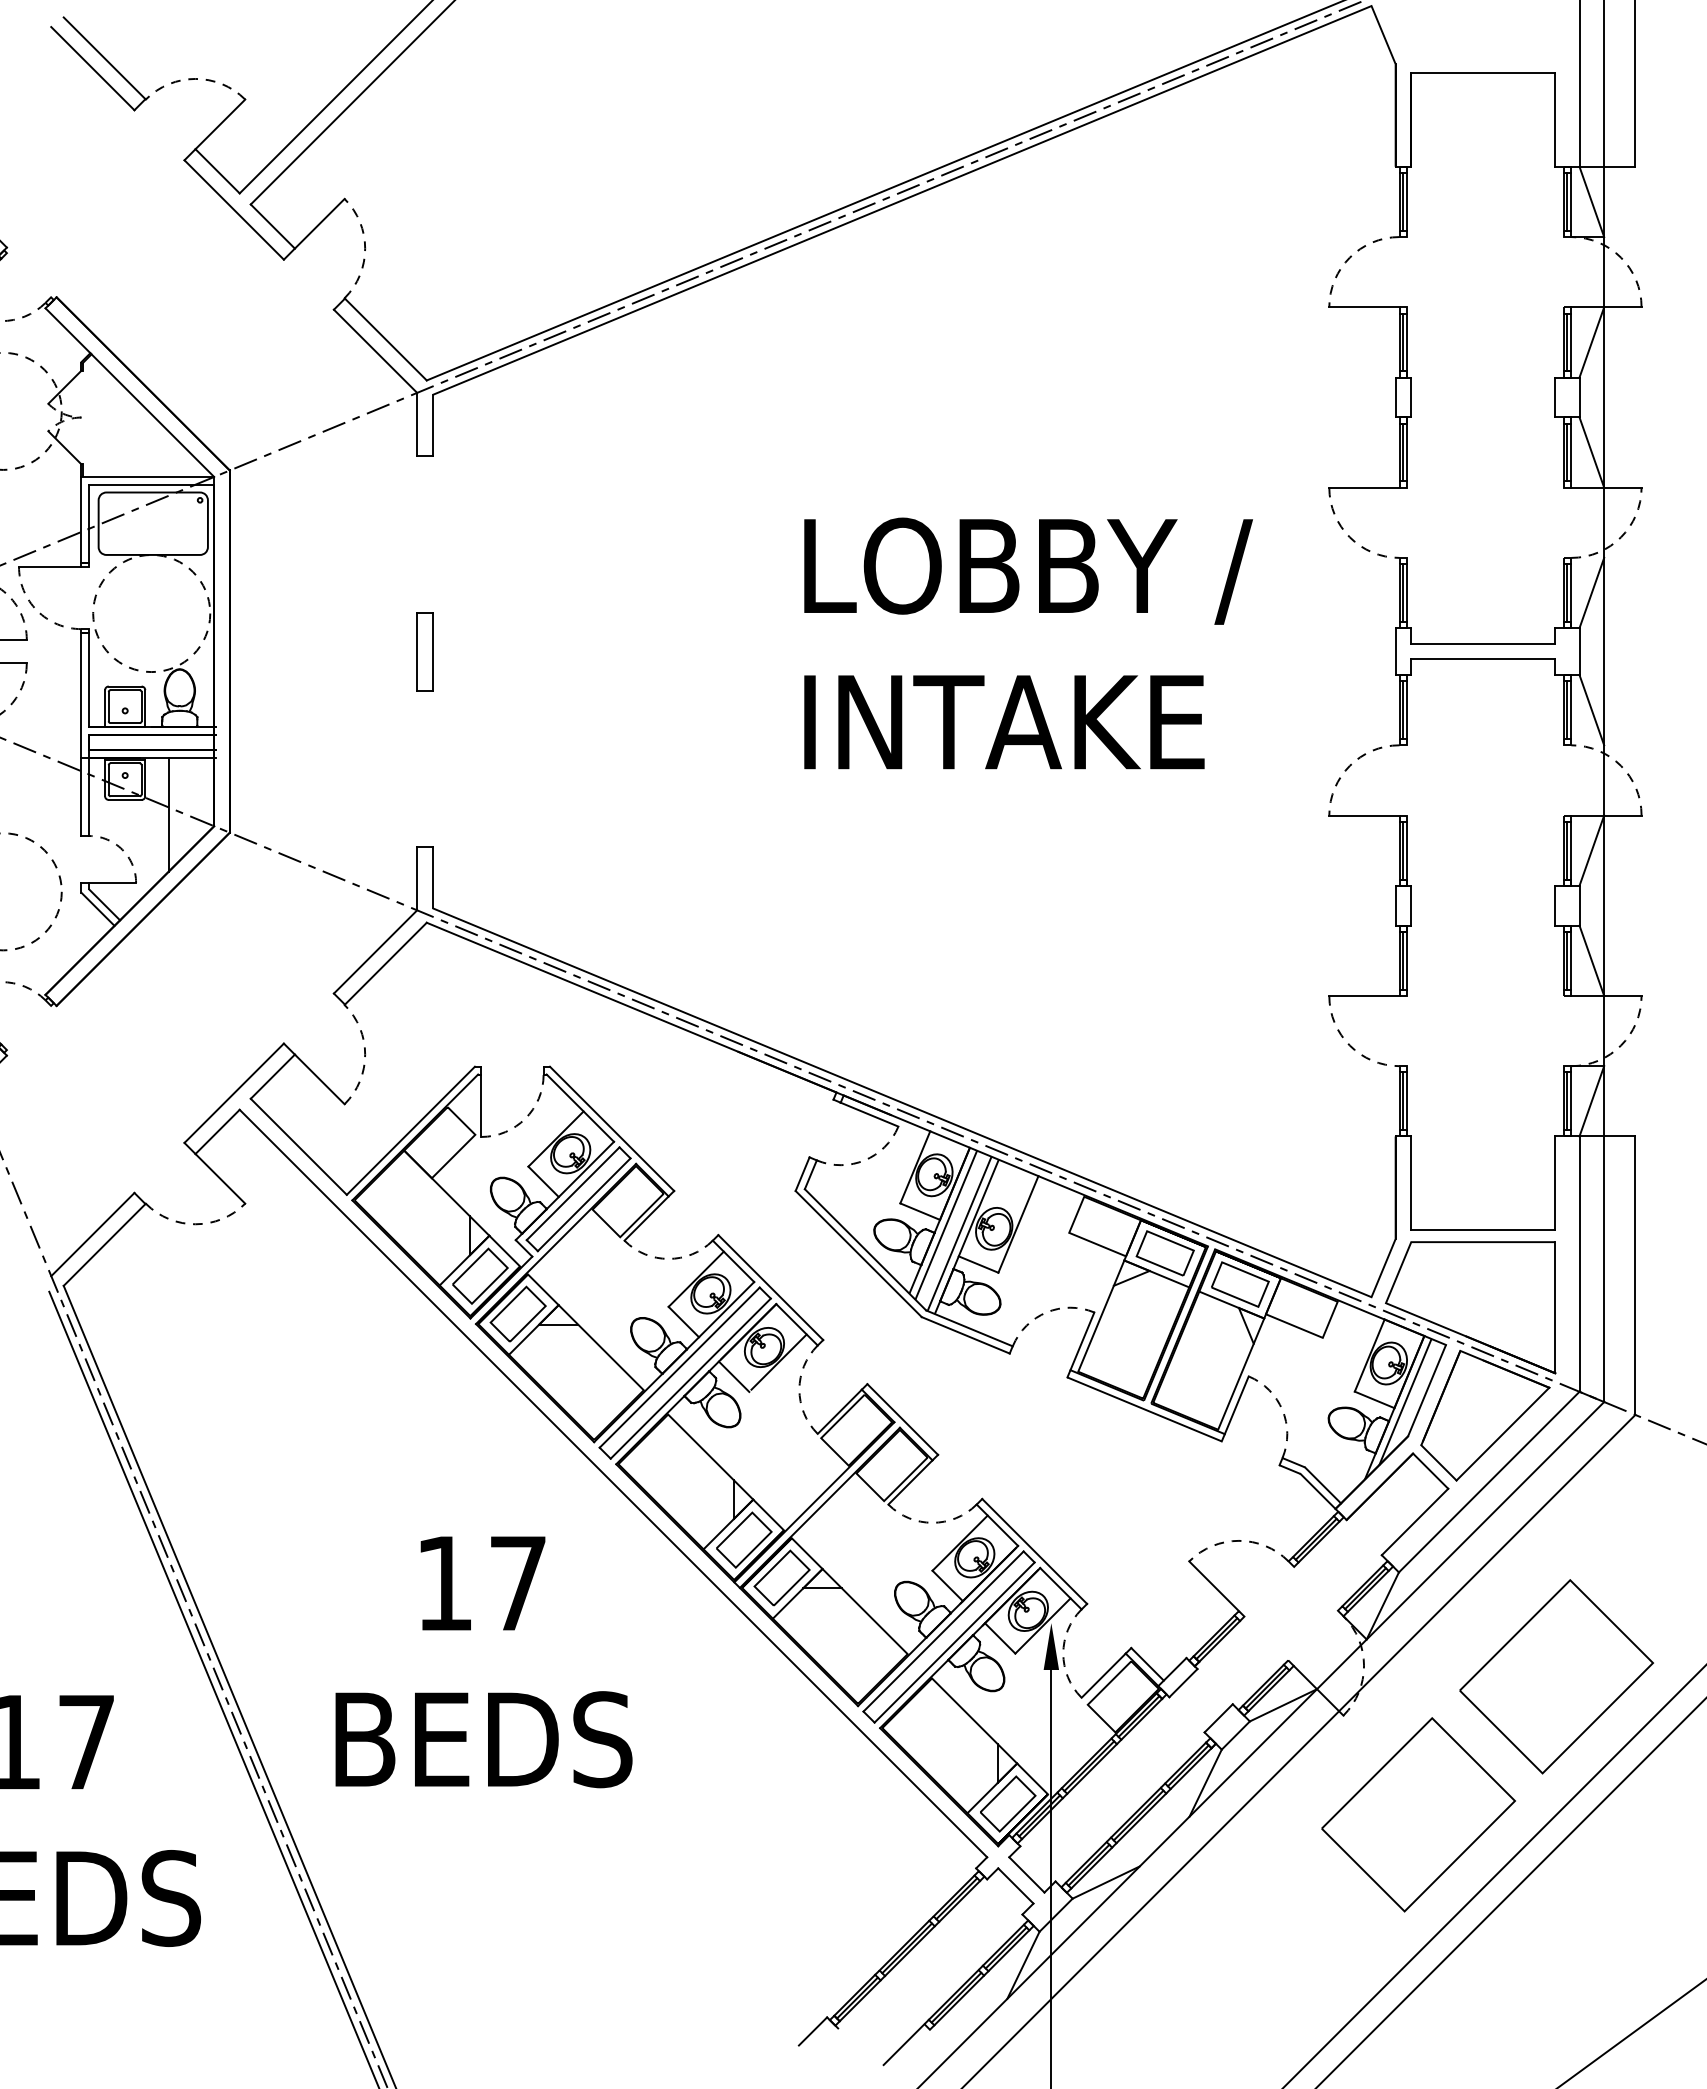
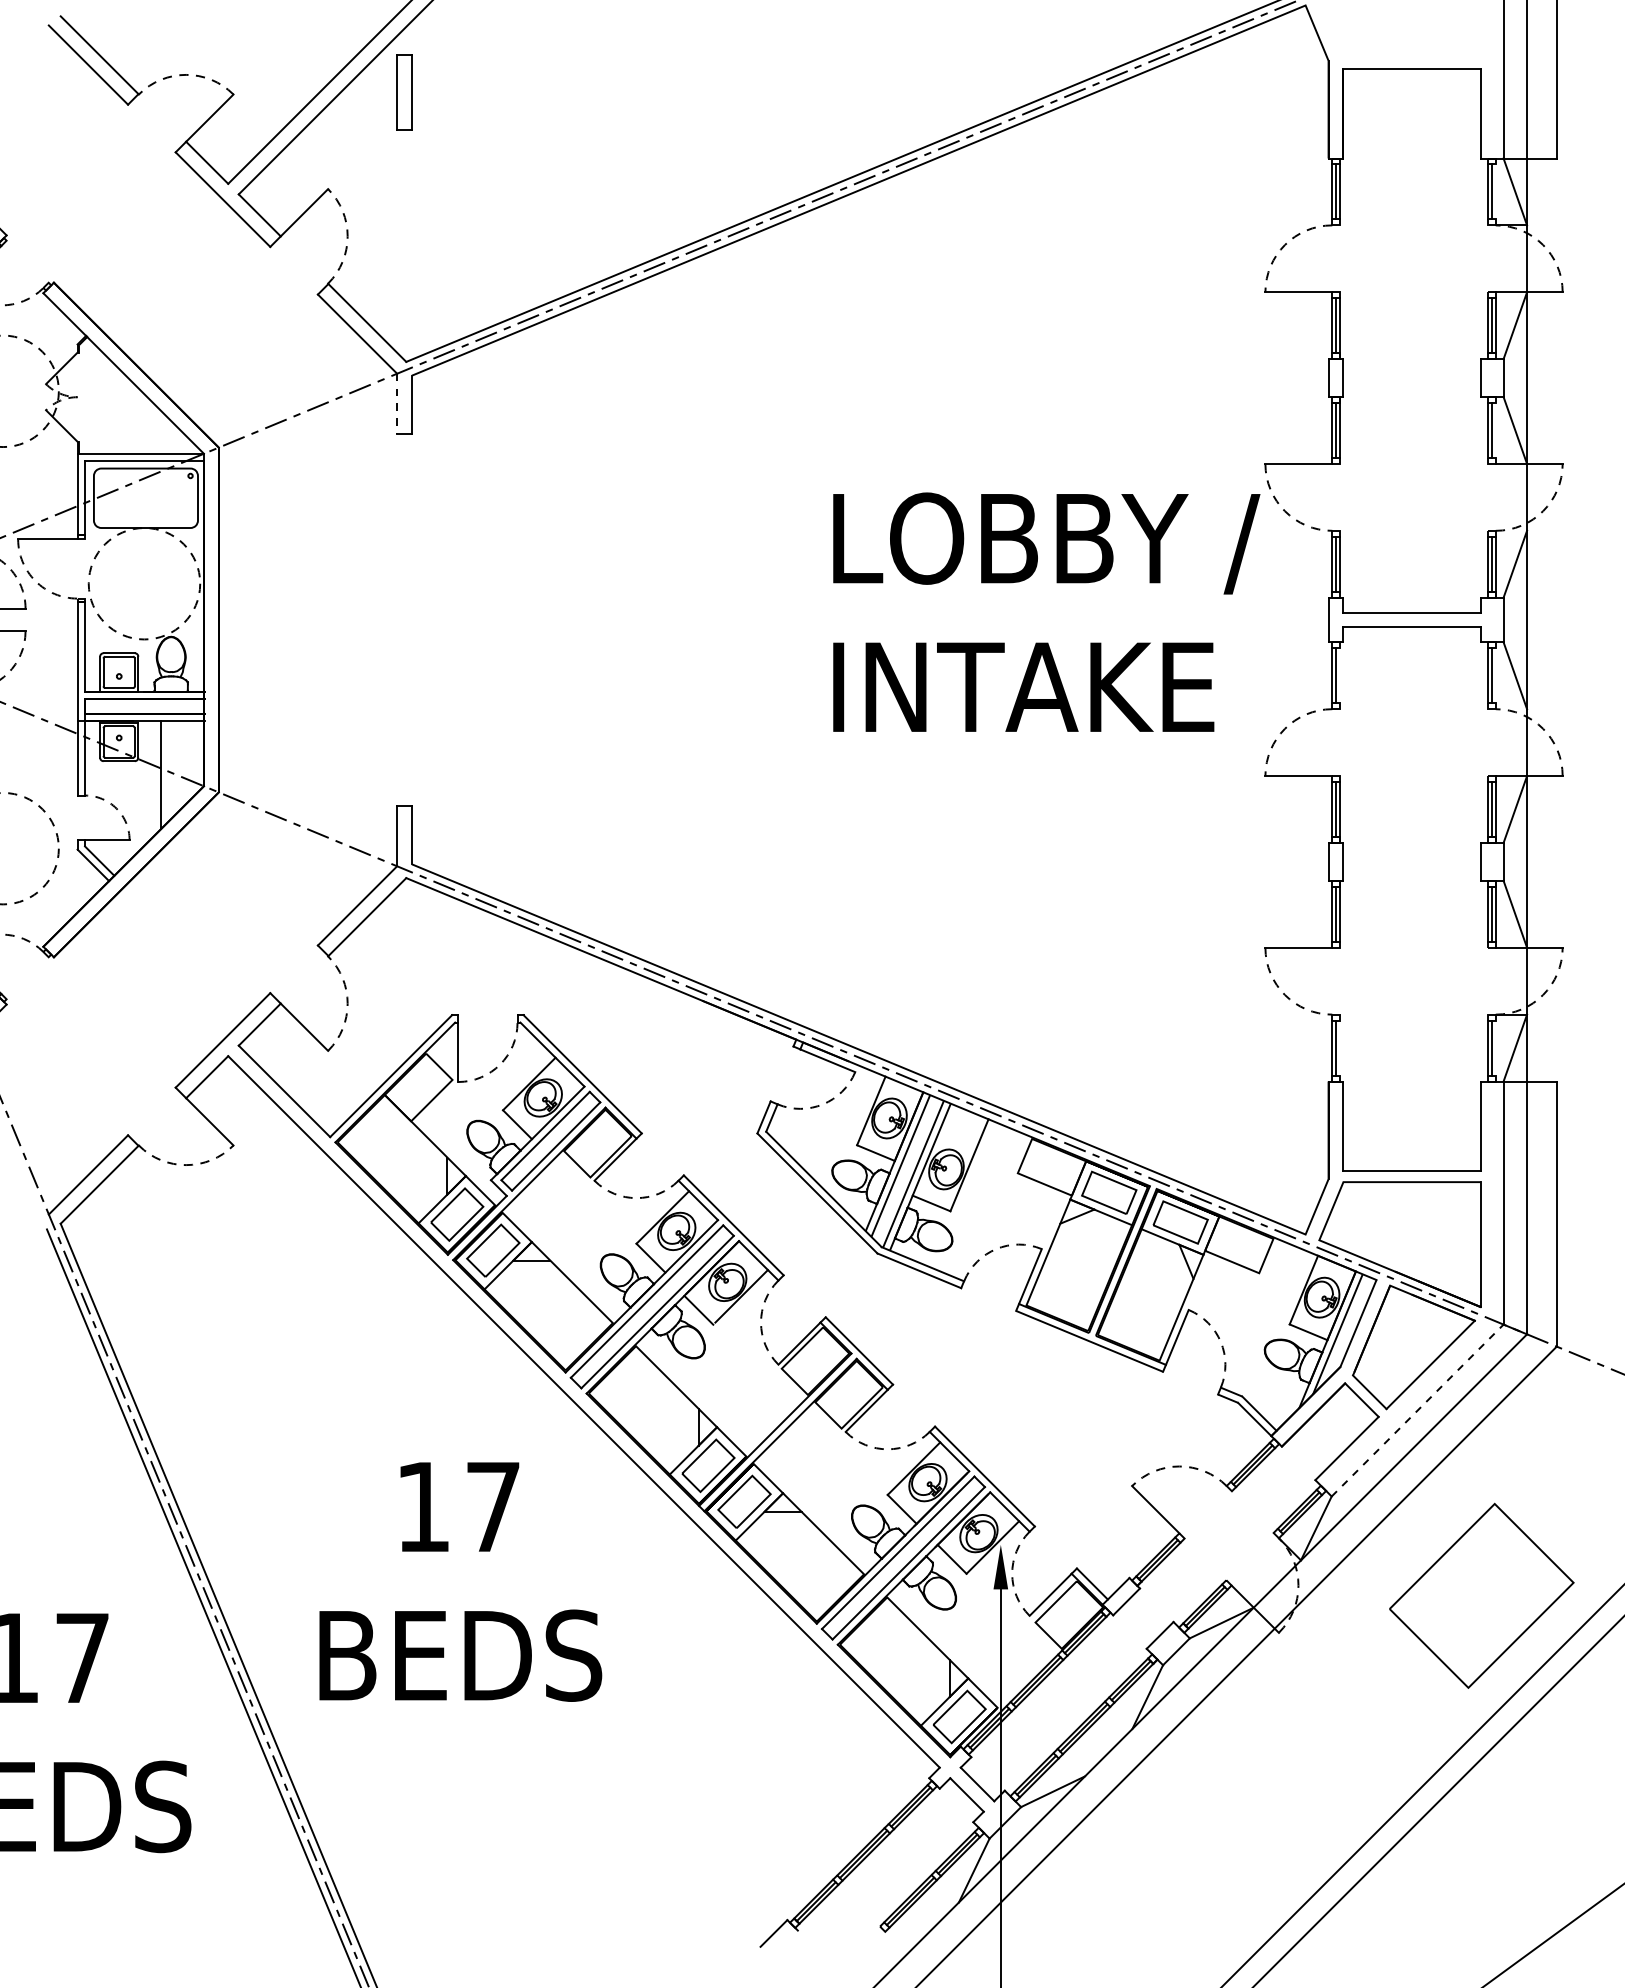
line: (1571, 201) -> (1495, 191), removed
line: (417, 424) -> (397, 403), solid -> dashed
line: (1571, 452) -> (1495, 430), removed
text: (1028, 643) -> (1046, 612), moved
part: (424, 651) -> (404, 92), moved
line: (1407, 710) -> (1339, 676), removed
line: (1571, 710) -> (1495, 676), removed
line: (1407, 1101) -> (1339, 1048), removed
line: (1571, 1101) -> (1495, 1048), removed
line: (1489, 1482) -> (1417, 1410), solid -> dashed
part: (1418, 1814) -> (1350, 1726), removed
line: (903, 2044) -> (860, 1945), removed

